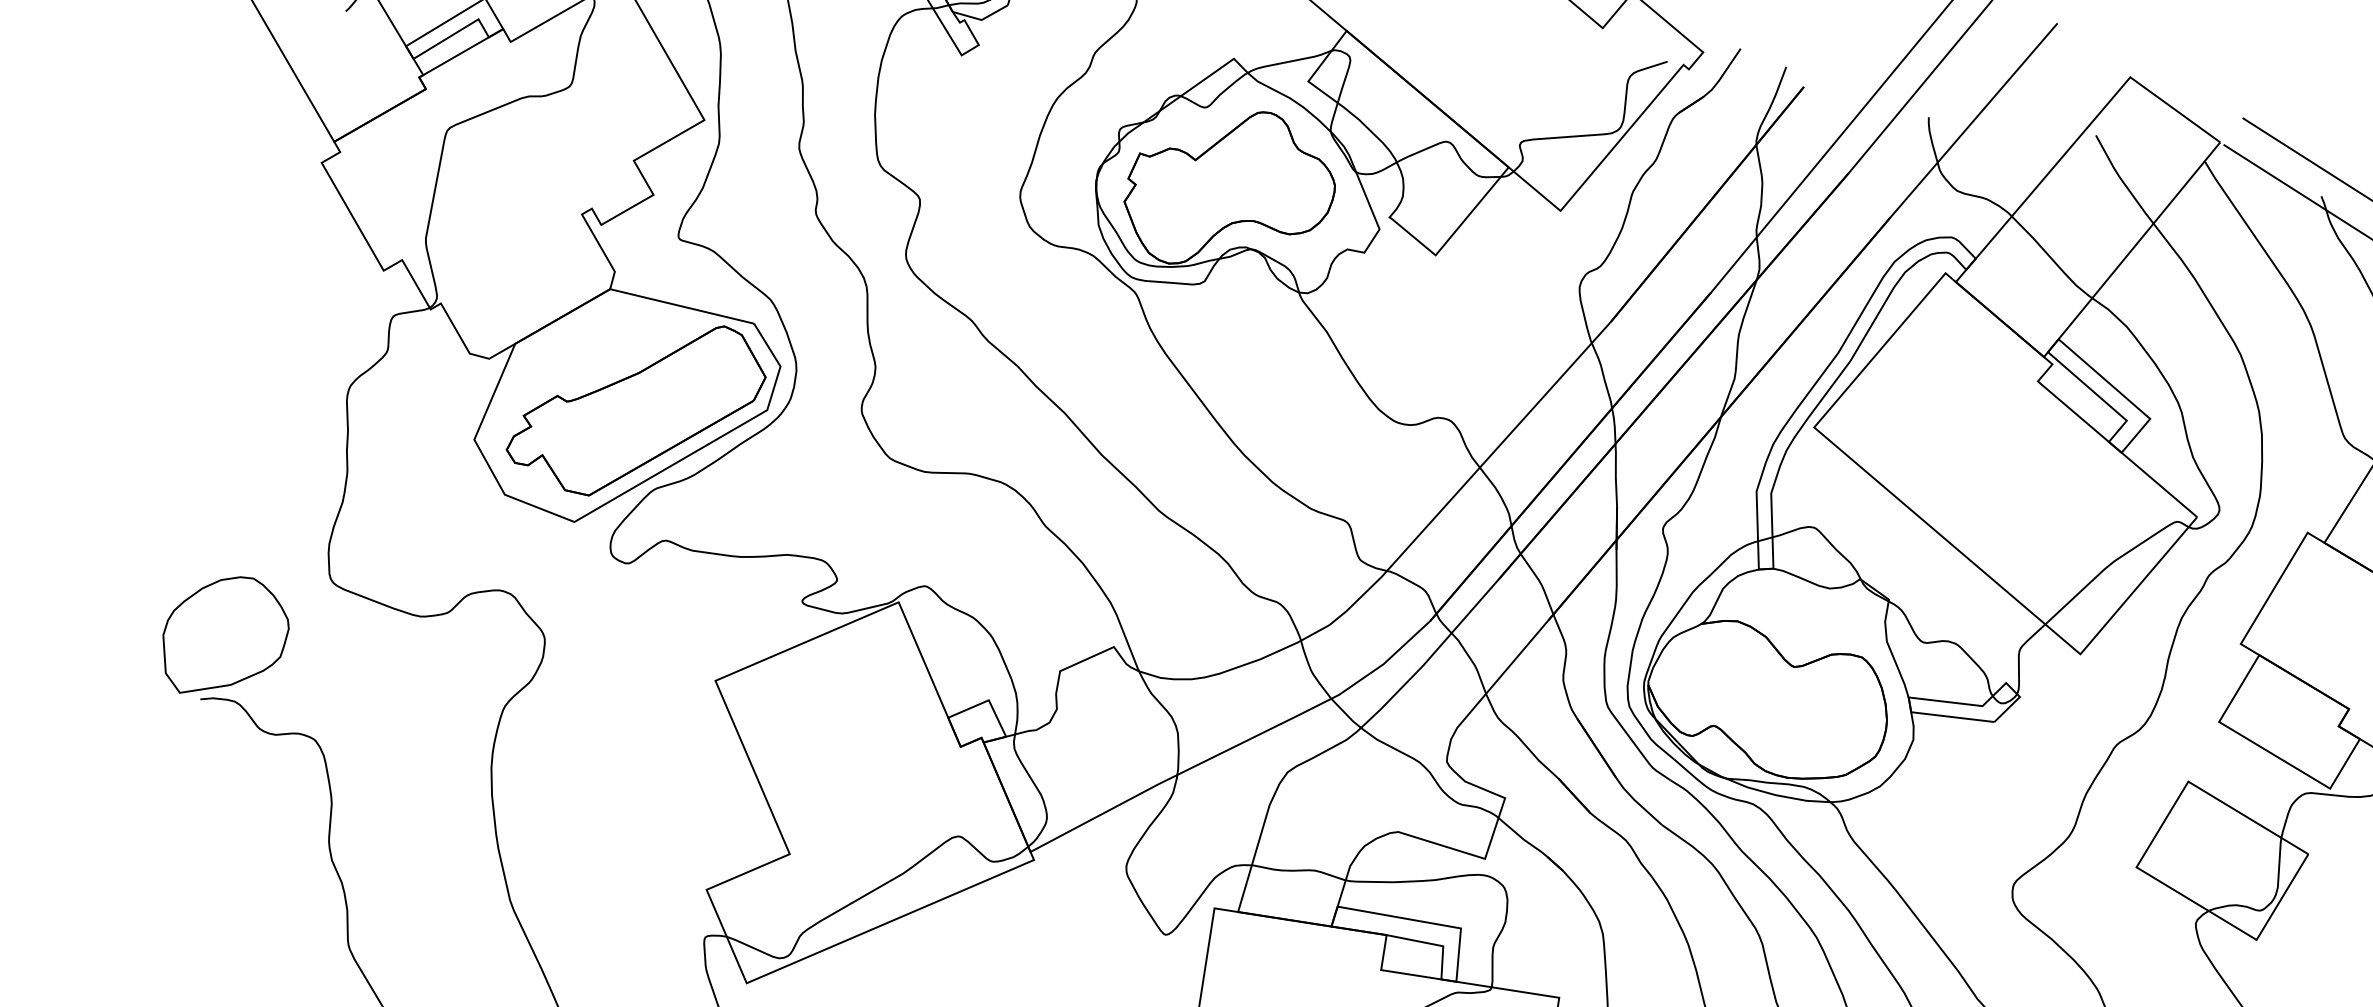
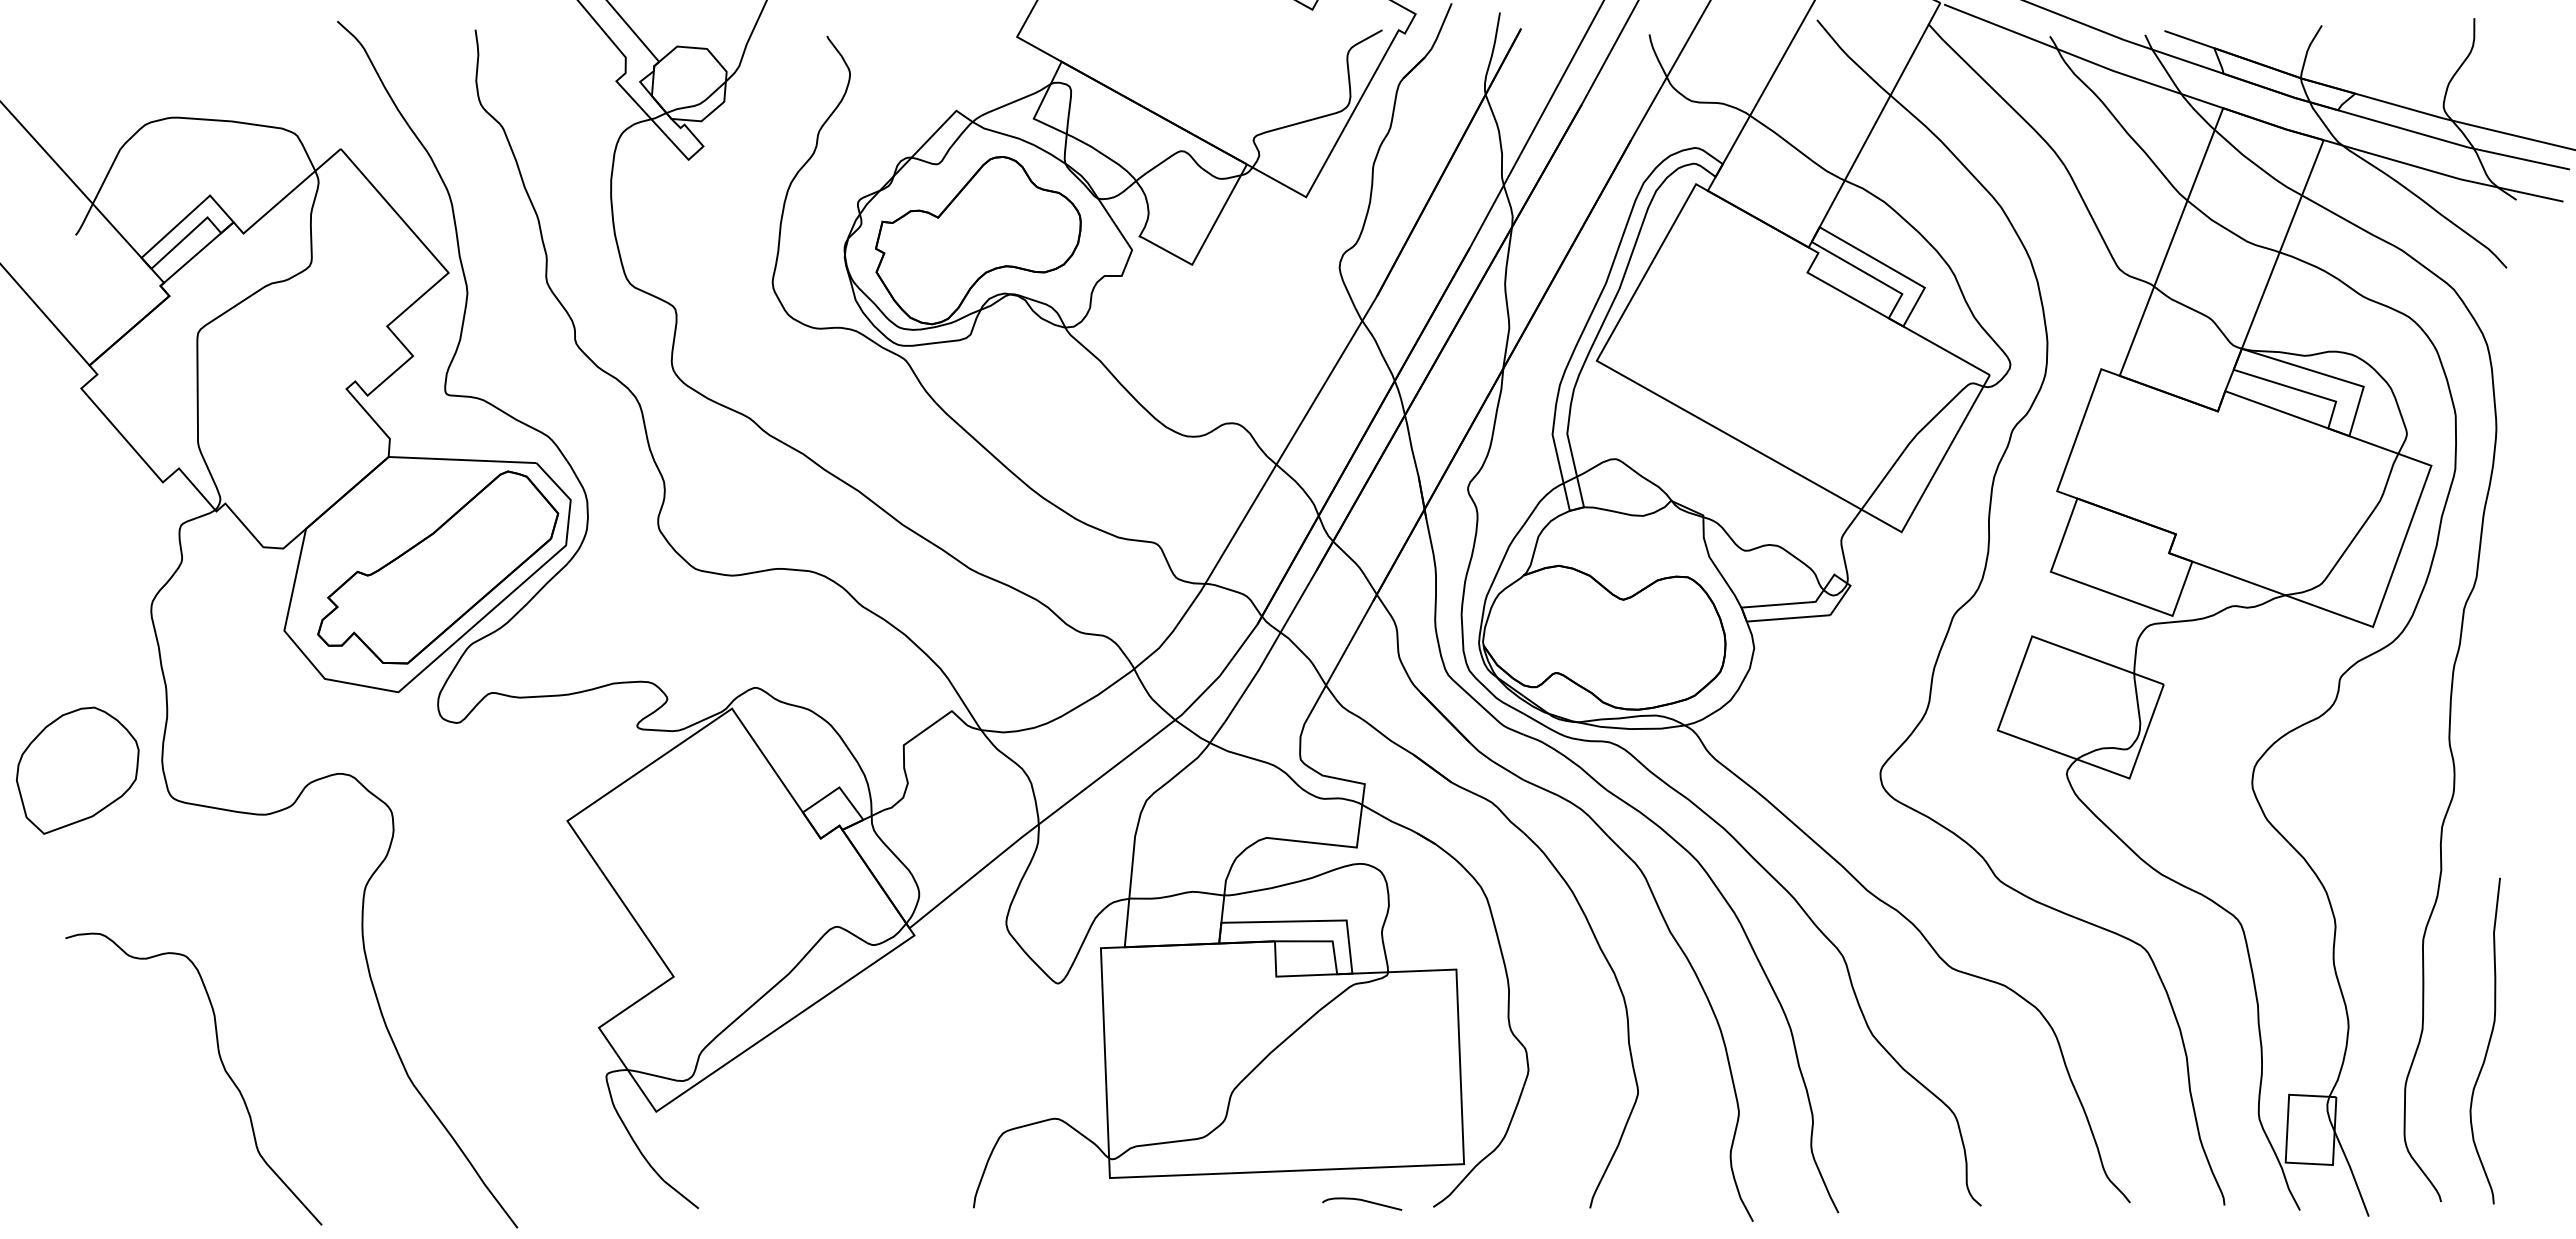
part: (224, 637) -> (77, 770), moved

